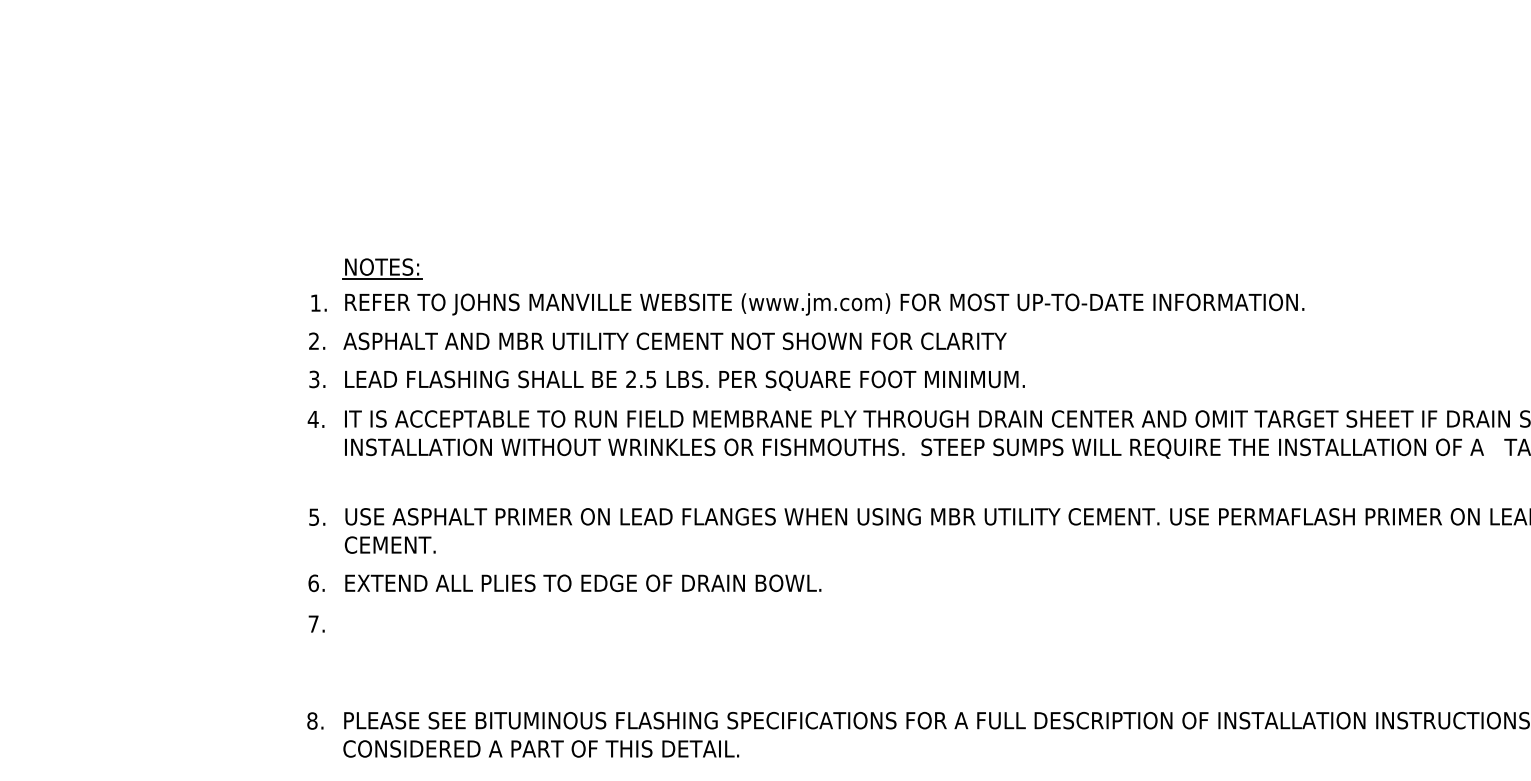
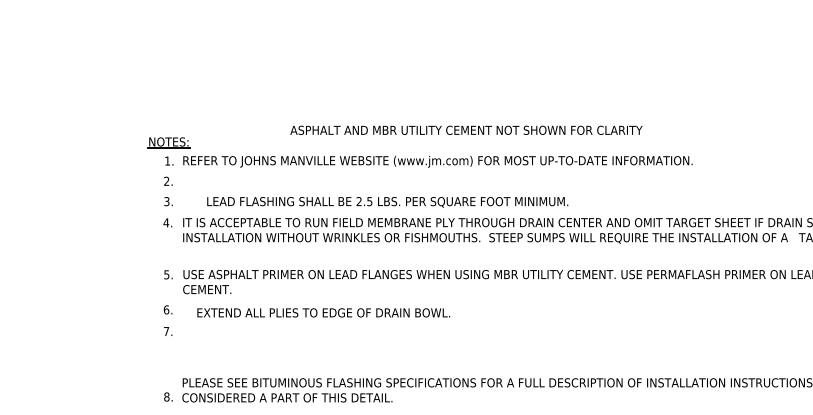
part: (381, 268) -> (168, 142), moved
text: (675, 339) -> (466, 129), moved
text: (684, 381) -> (387, 202), moved
text: (582, 582) -> (323, 312), moved
text: (315, 720) -> (168, 396), moved

